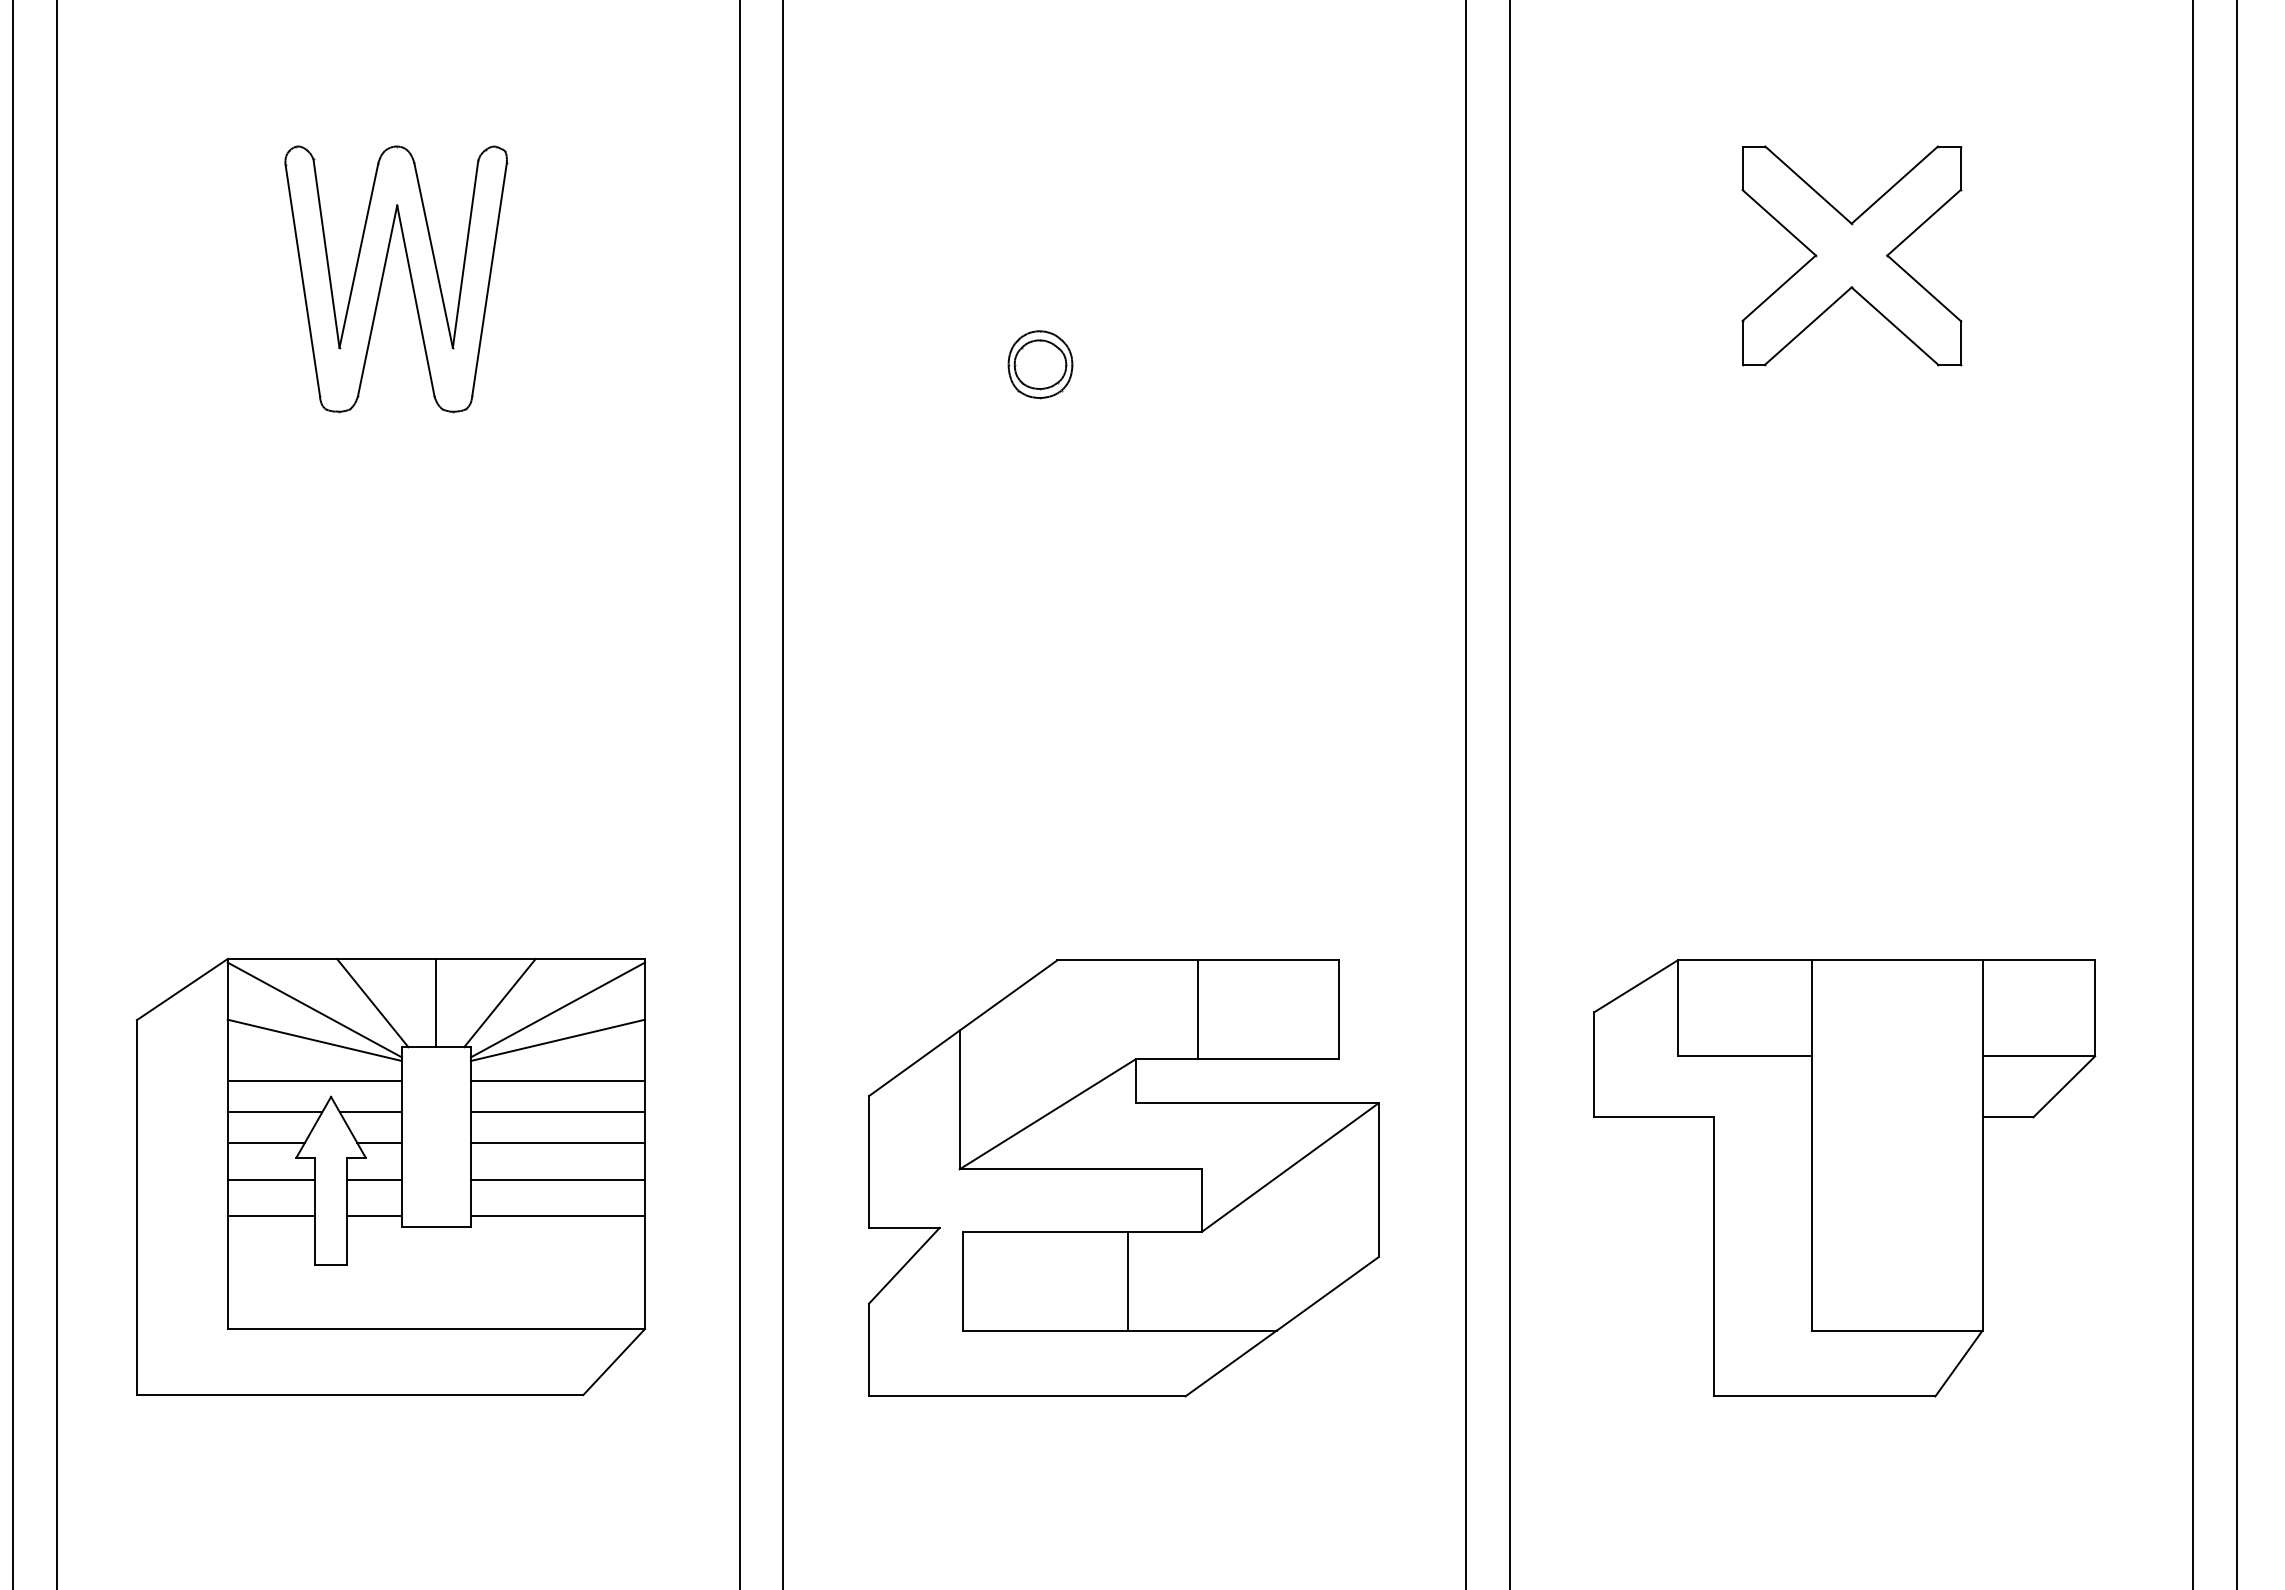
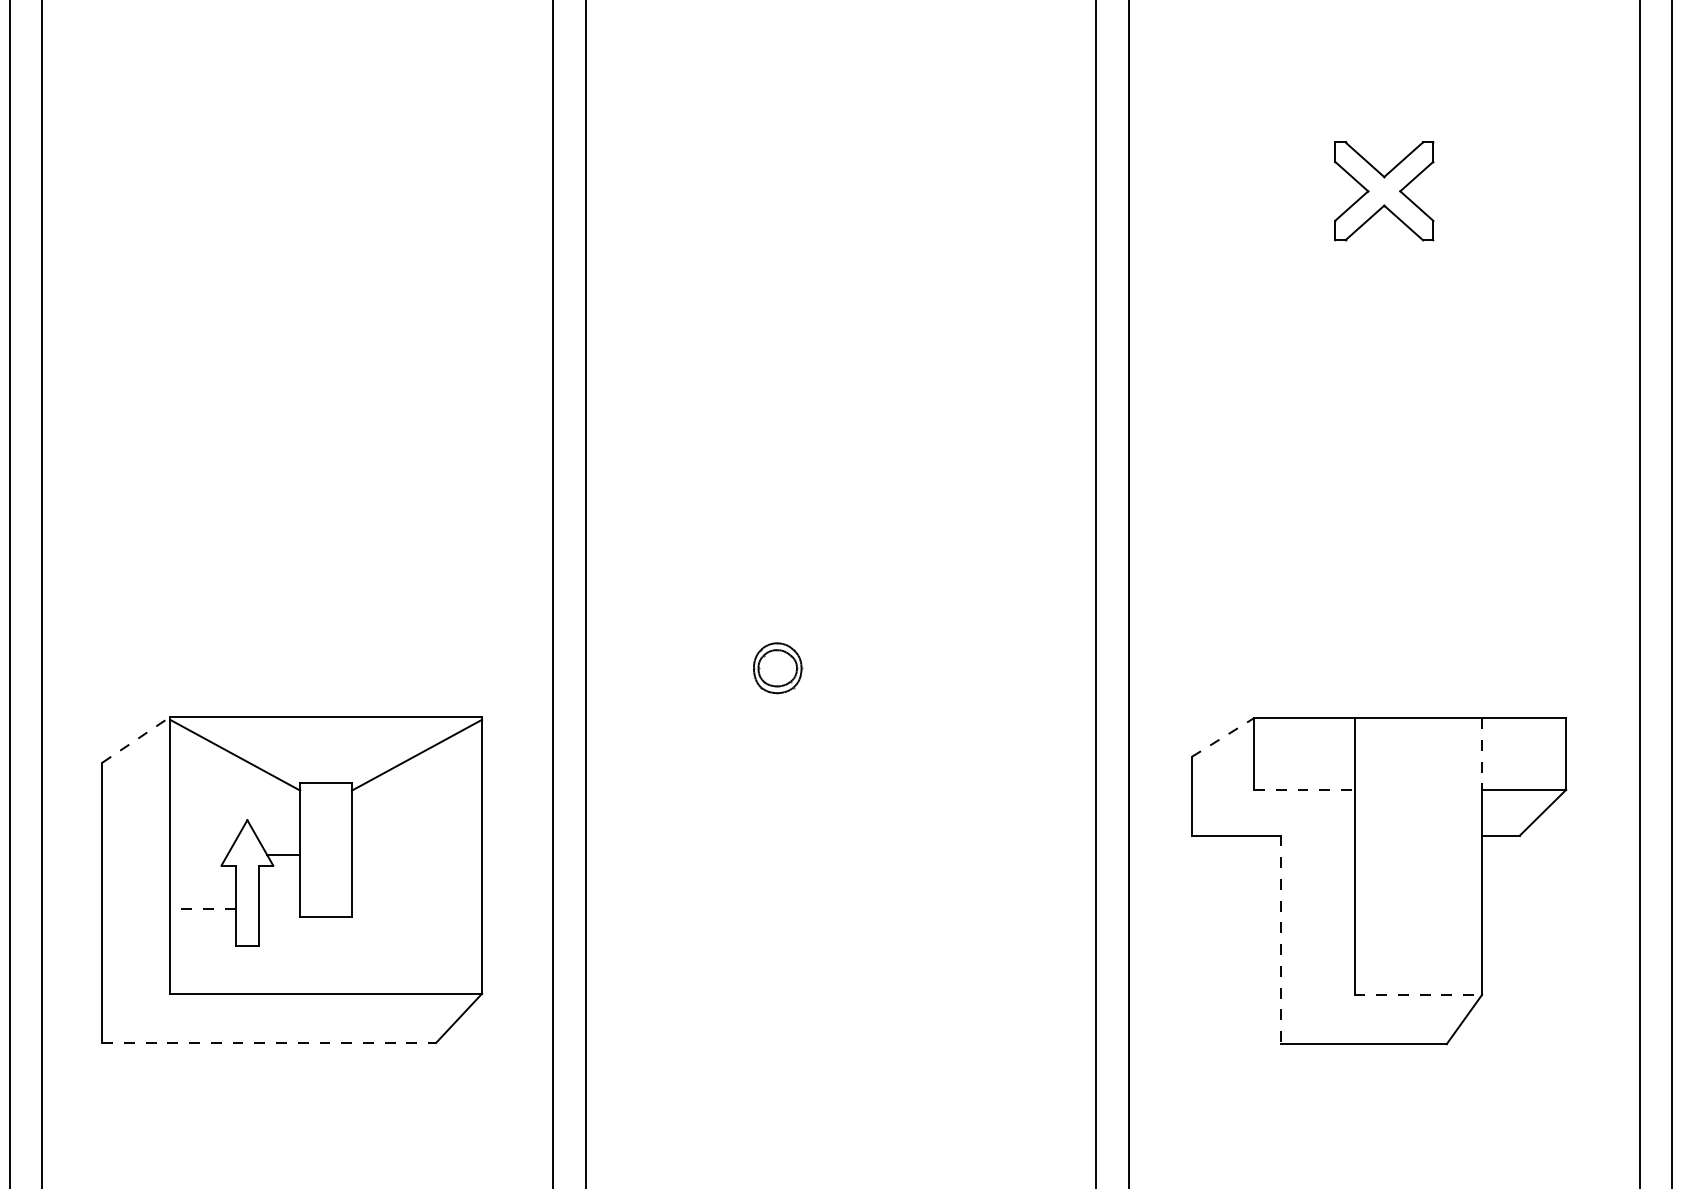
part: (1851, 255) -> (1384, 191), size x0.6
part: (383, 278) -> (286, 208), removed
part: (1040, 364) -> (777, 668), moved
line: (1636, 986) -> (1223, 737), solid -> dashed
line: (182, 989) -> (136, 739), solid -> dashed
line: (372, 1002) -> (278, 749), removed
line: (436, 1002) -> (326, 749), removed
line: (499, 1002) -> (373, 749), removed
line: (1982, 1008) -> (1481, 754), solid -> dashed
line: (314, 1040) -> (234, 778), removed
line: (557, 1040) -> (416, 778), removed
line: (1745, 1056) -> (1304, 789), solid -> dashed
line: (314, 1081) -> (234, 808), removed
line: (557, 1081) -> (416, 808), removed
line: (274, 1112) -> (205, 831), removed
line: (370, 1112) -> (276, 831), removed
line: (557, 1112) -> (416, 831), removed
line: (265, 1143) -> (198, 855), removed
line: (557, 1143) -> (416, 855), removed
part: (1123, 1178) -> (839, 881), removed
line: (271, 1180) -> (202, 882), removed
line: (373, 1180) -> (279, 882), removed
line: (557, 1180) -> (416, 882), removed
line: (271, 1215) -> (202, 908), solid -> dashed
line: (373, 1215) -> (279, 908), removed
line: (557, 1215) -> (416, 908), removed
line: (1714, 1256) -> (1281, 939), solid -> dashed
line: (1897, 1330) -> (1418, 994), solid -> dashed
line: (360, 1395) -> (269, 1043), solid -> dashed

